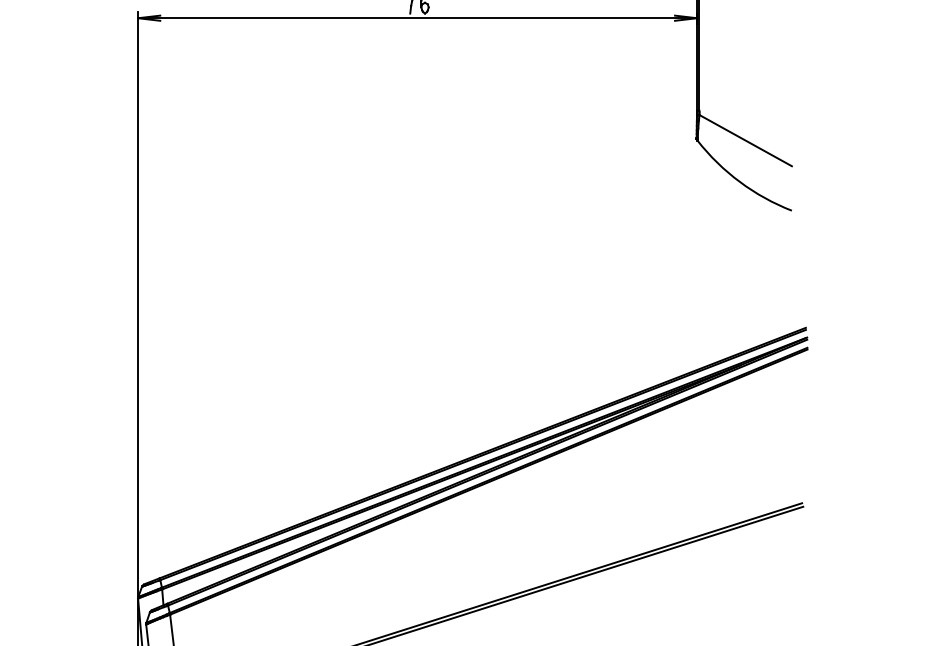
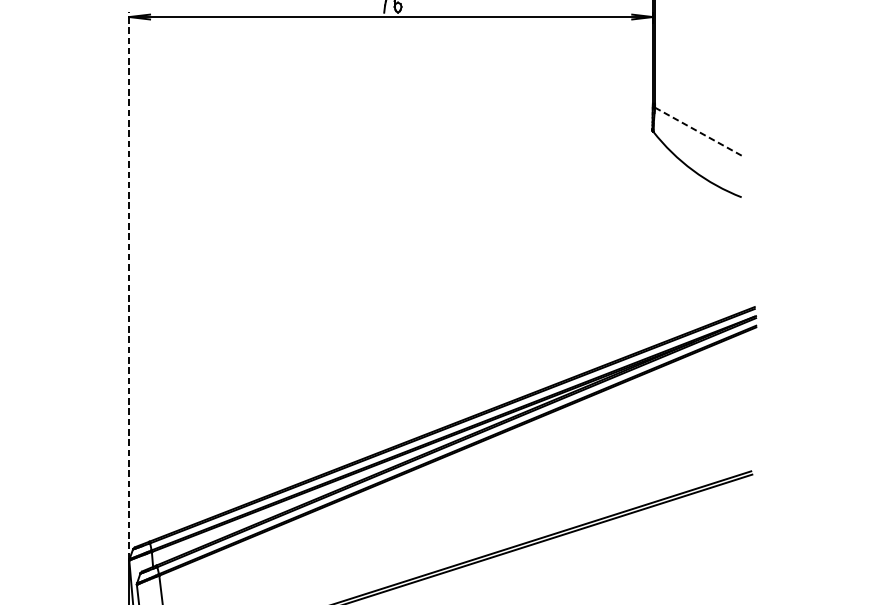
line: (745, 140) -> (698, 131), solid -> dashed
line: (138, 304) -> (129, 285), solid -> dashed

